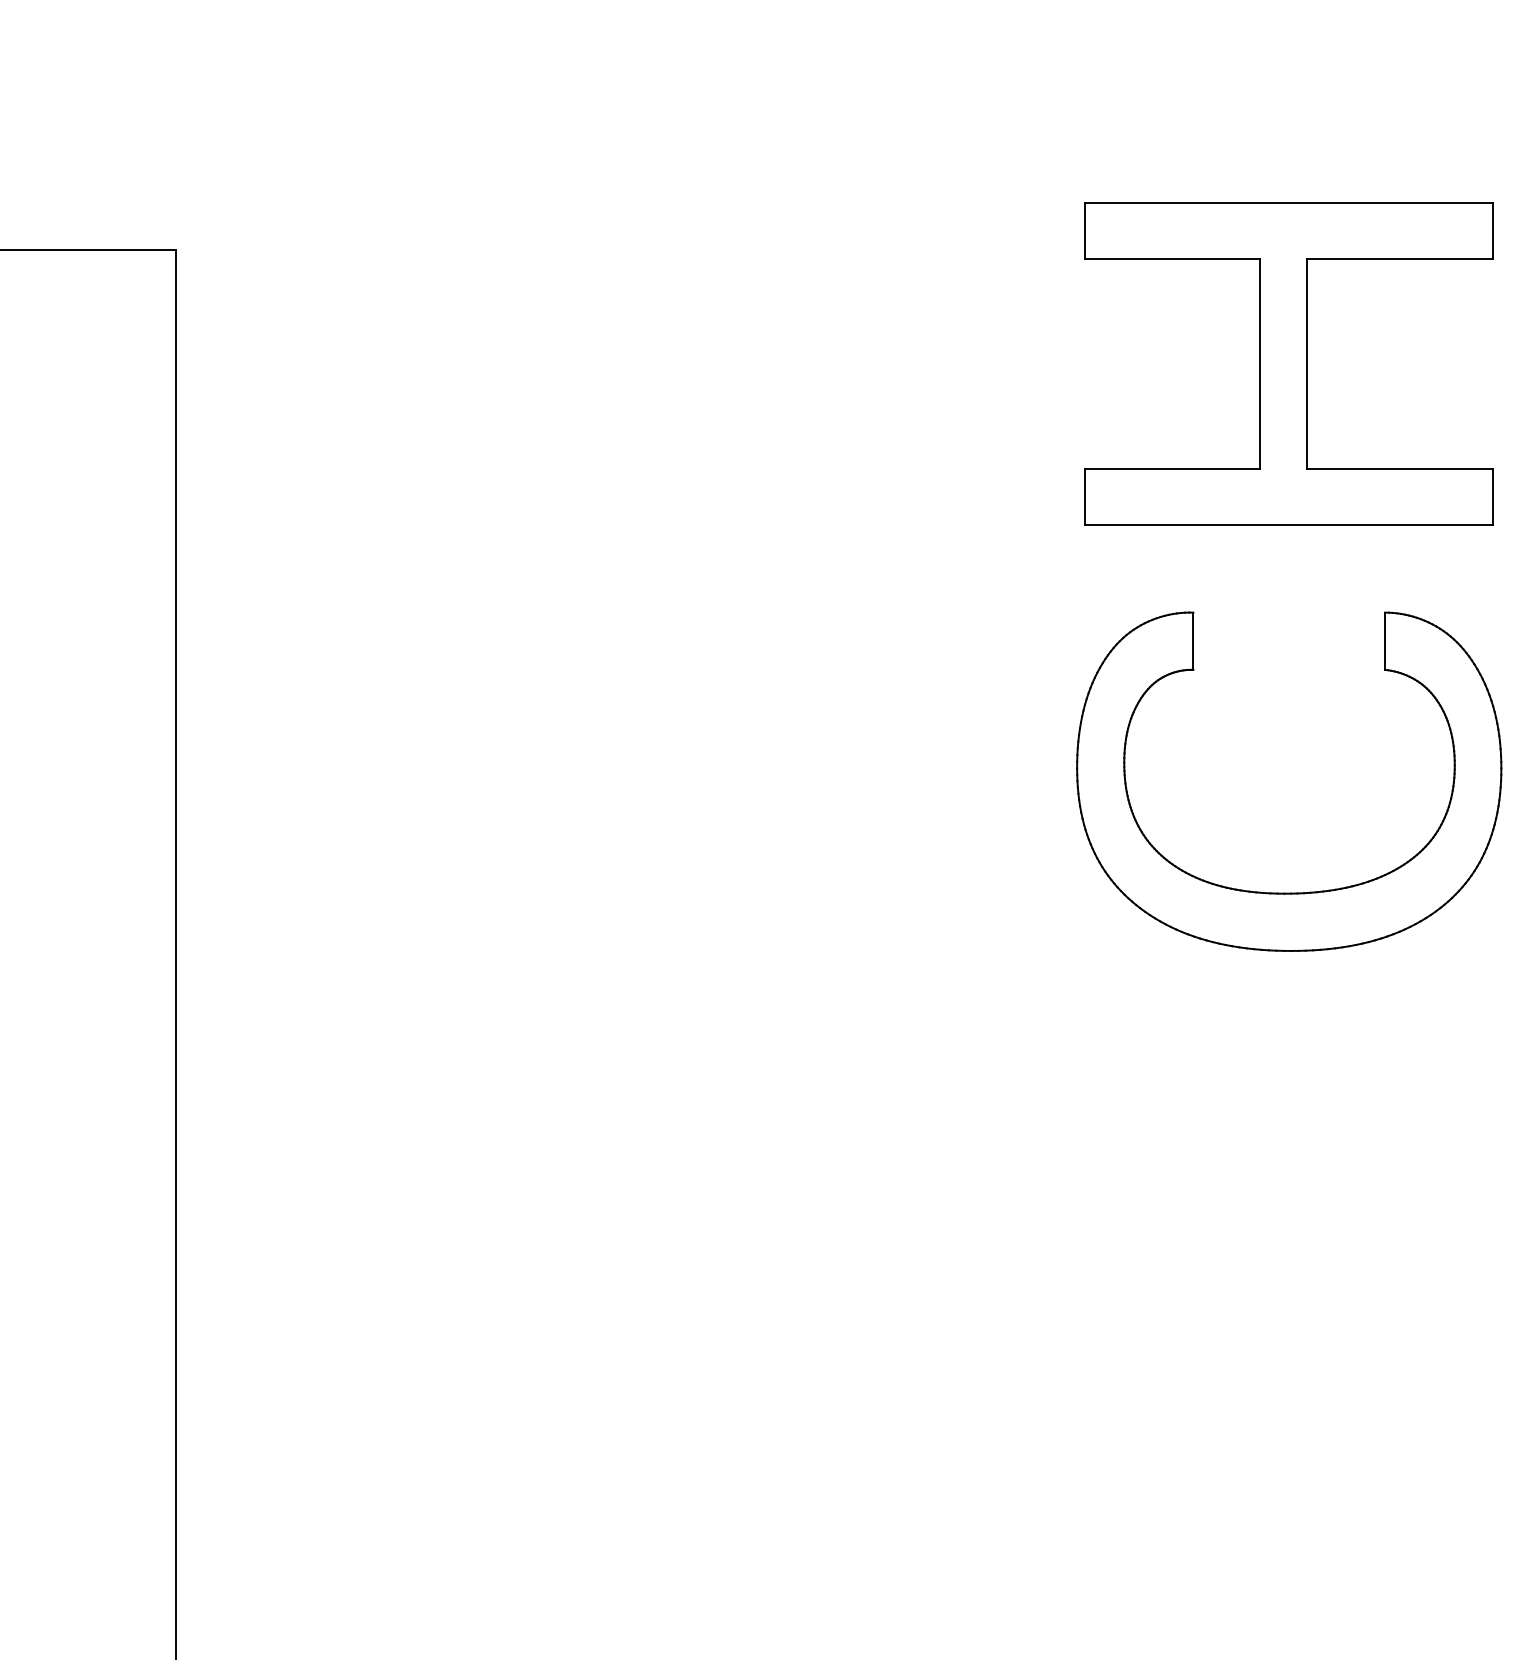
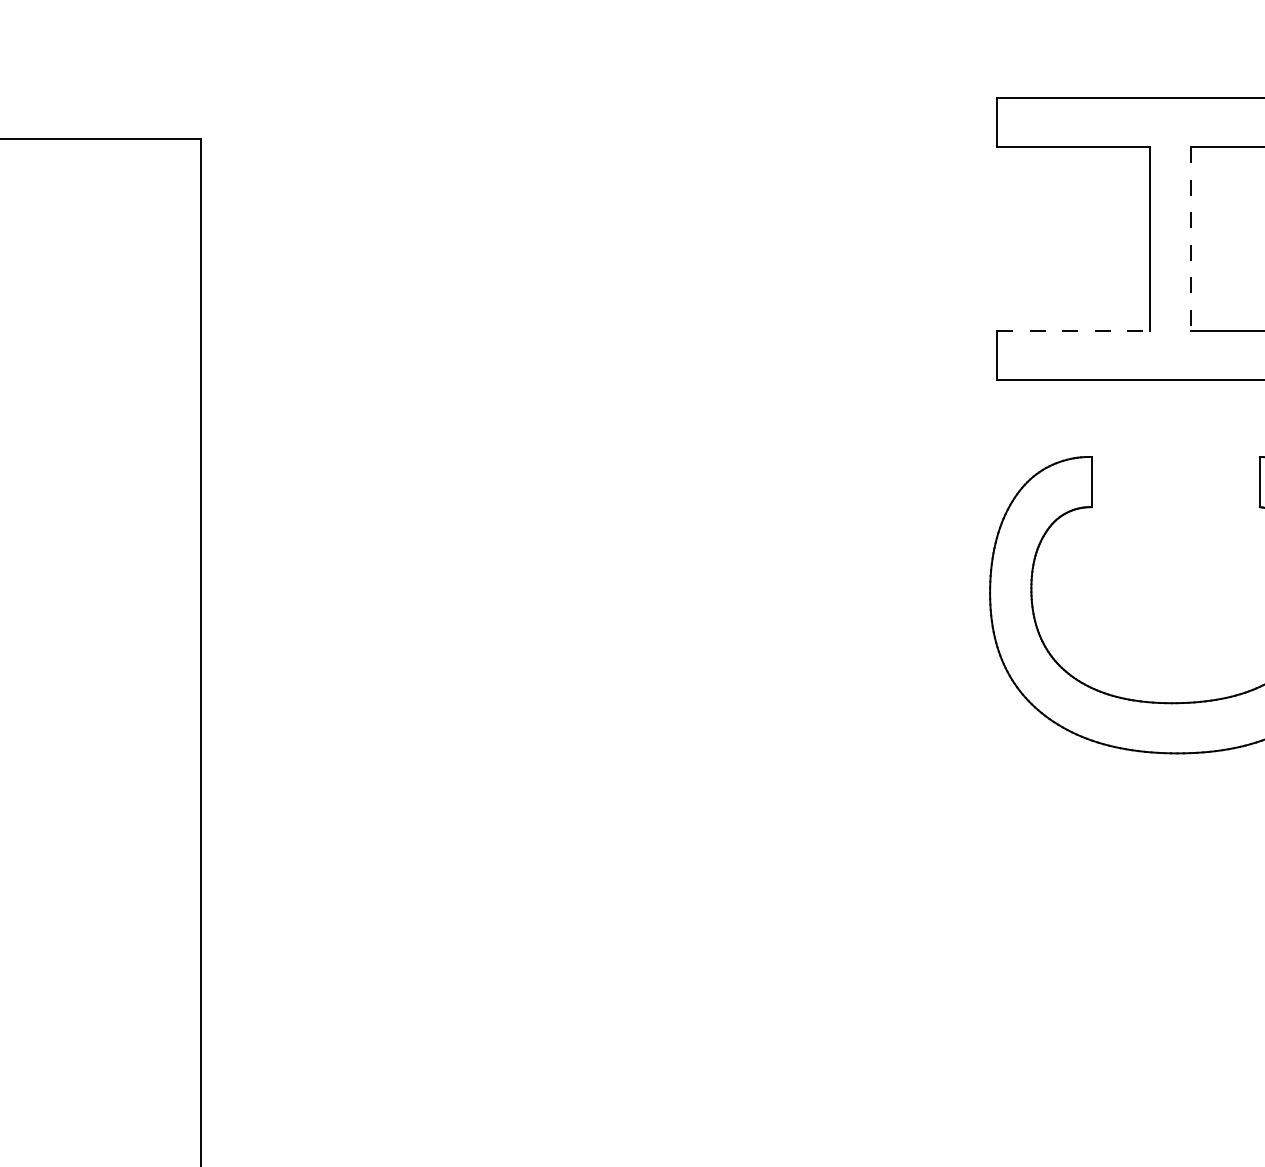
line: (1307, 364) -> (1191, 239), solid -> dashed
line: (1172, 469) -> (1073, 331), solid -> dashed

